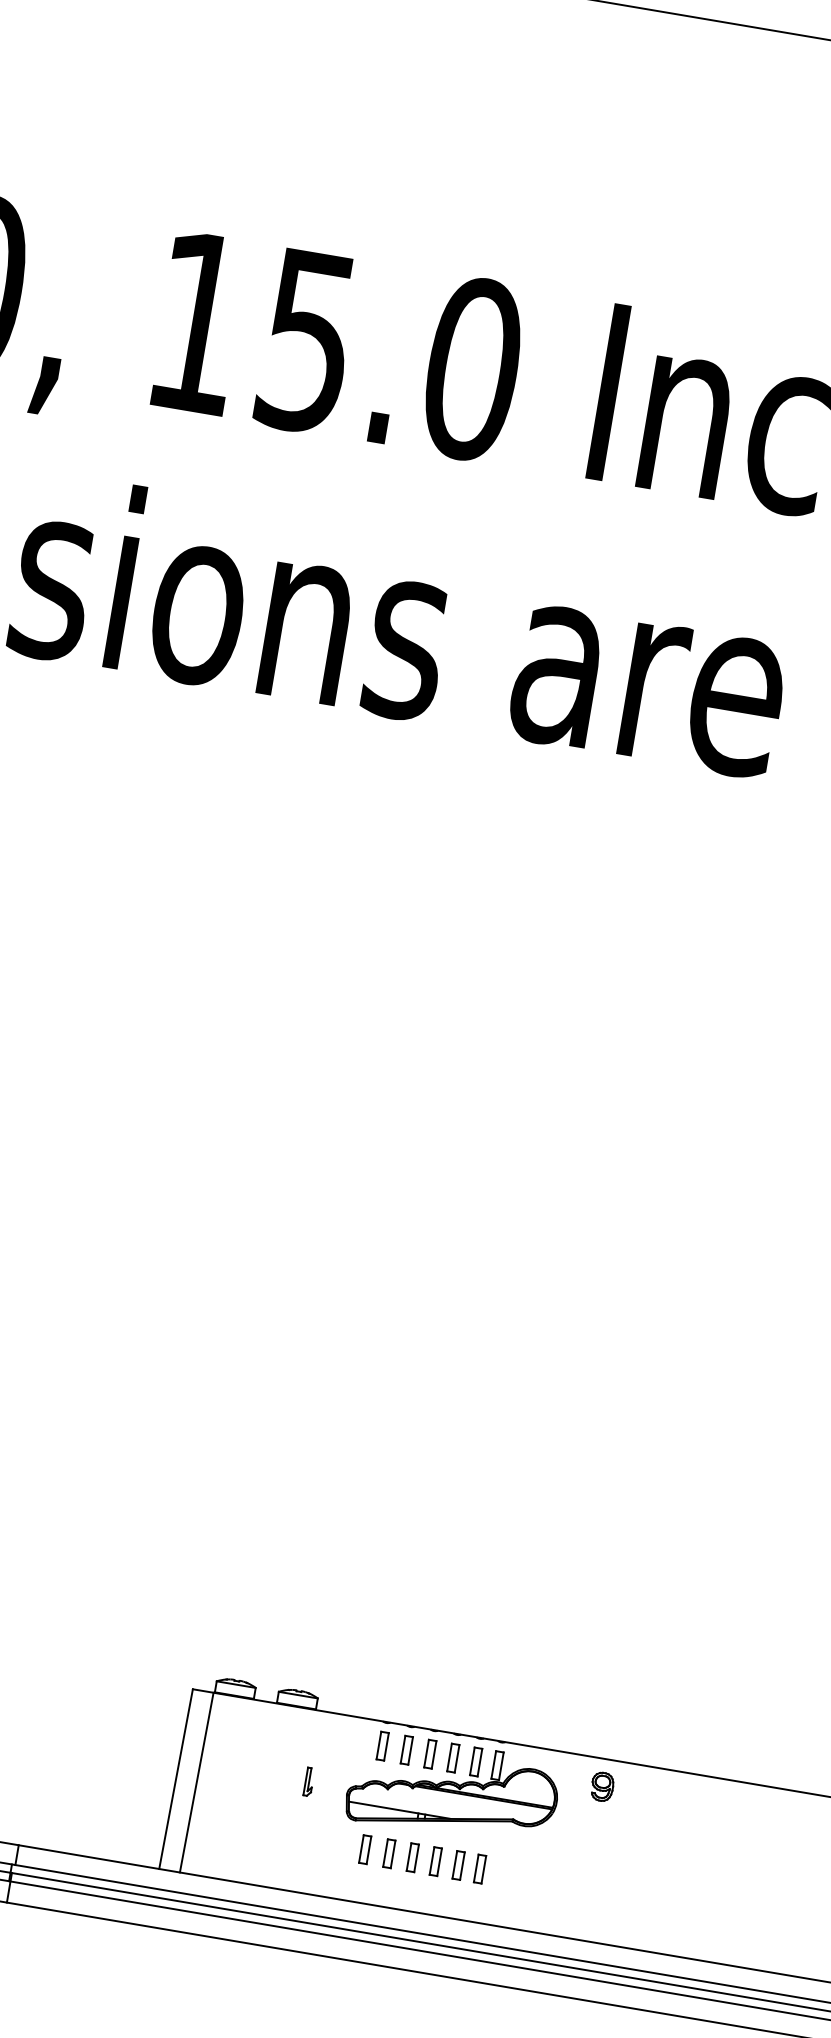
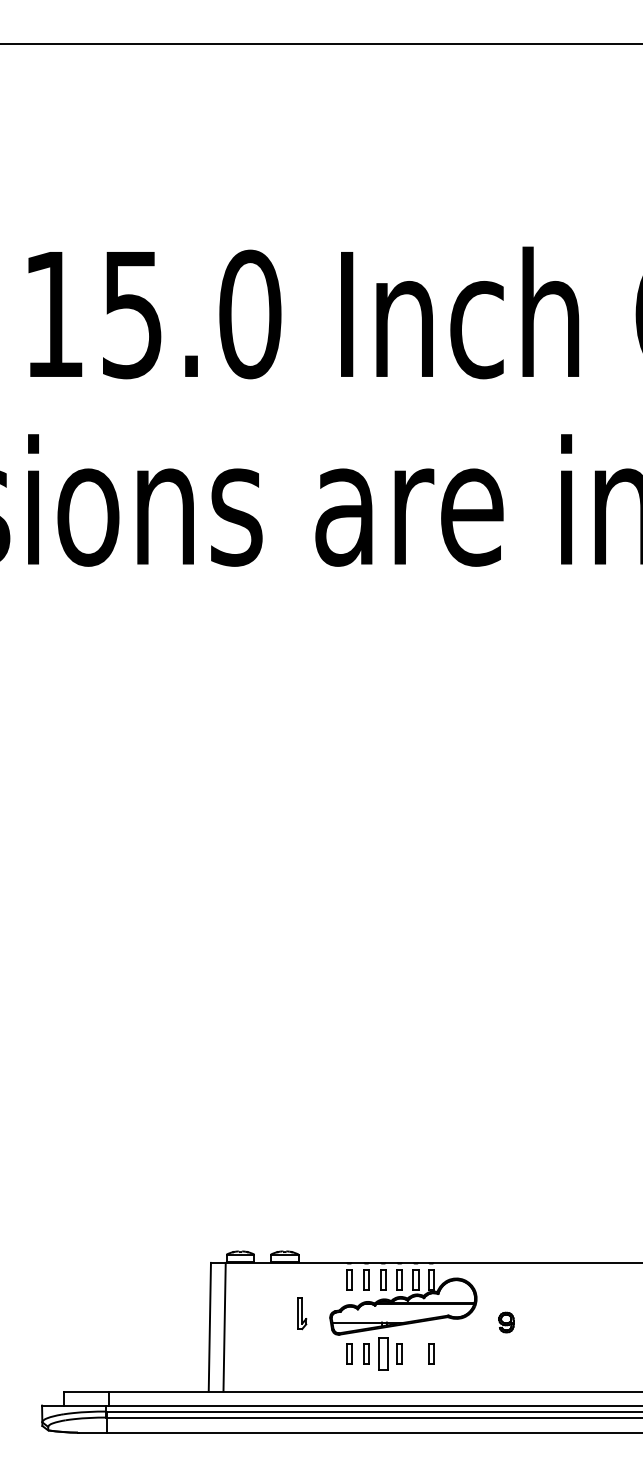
part: (309, 1781) -> (302, 1313), size x1.6
part: (602, 1786) -> (506, 1322), moved
part: (413, 1857) -> (383, 1353), size x1.6
part: (458, 1864) -> (415, 1353), removed

